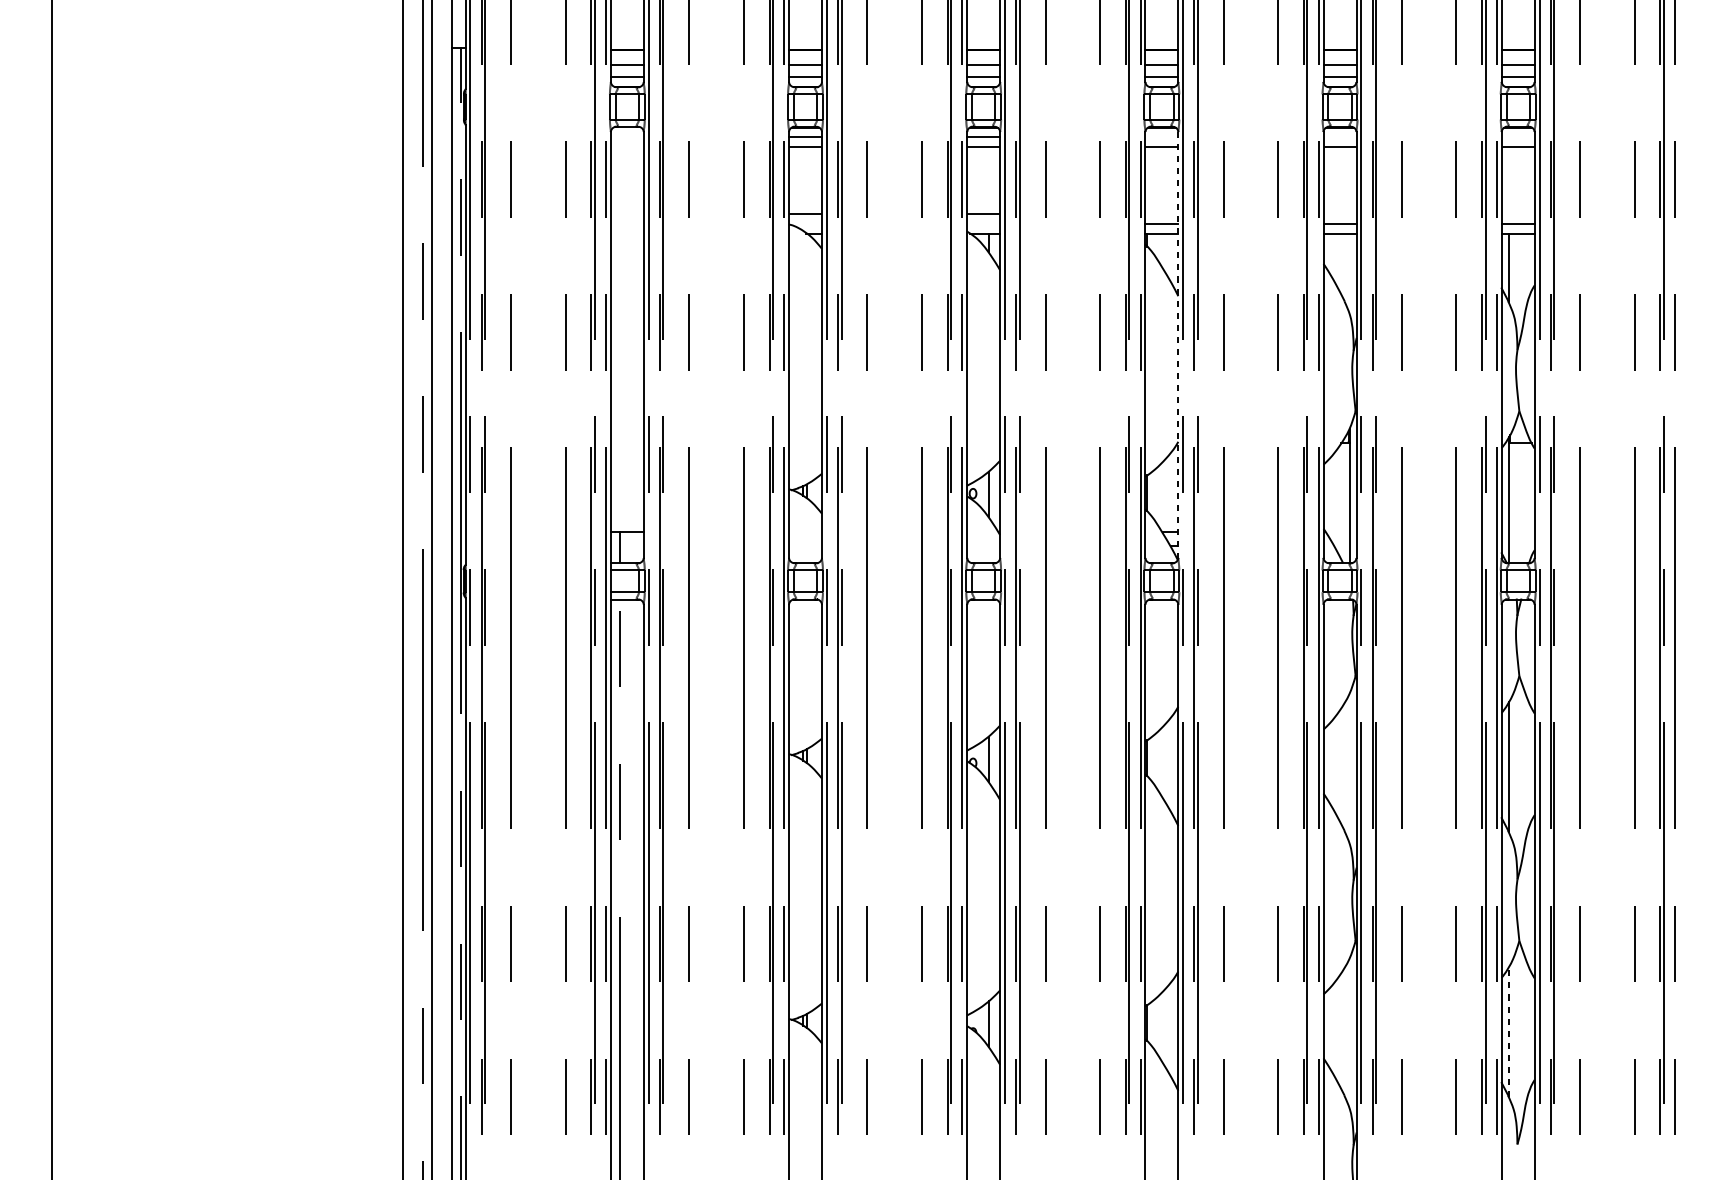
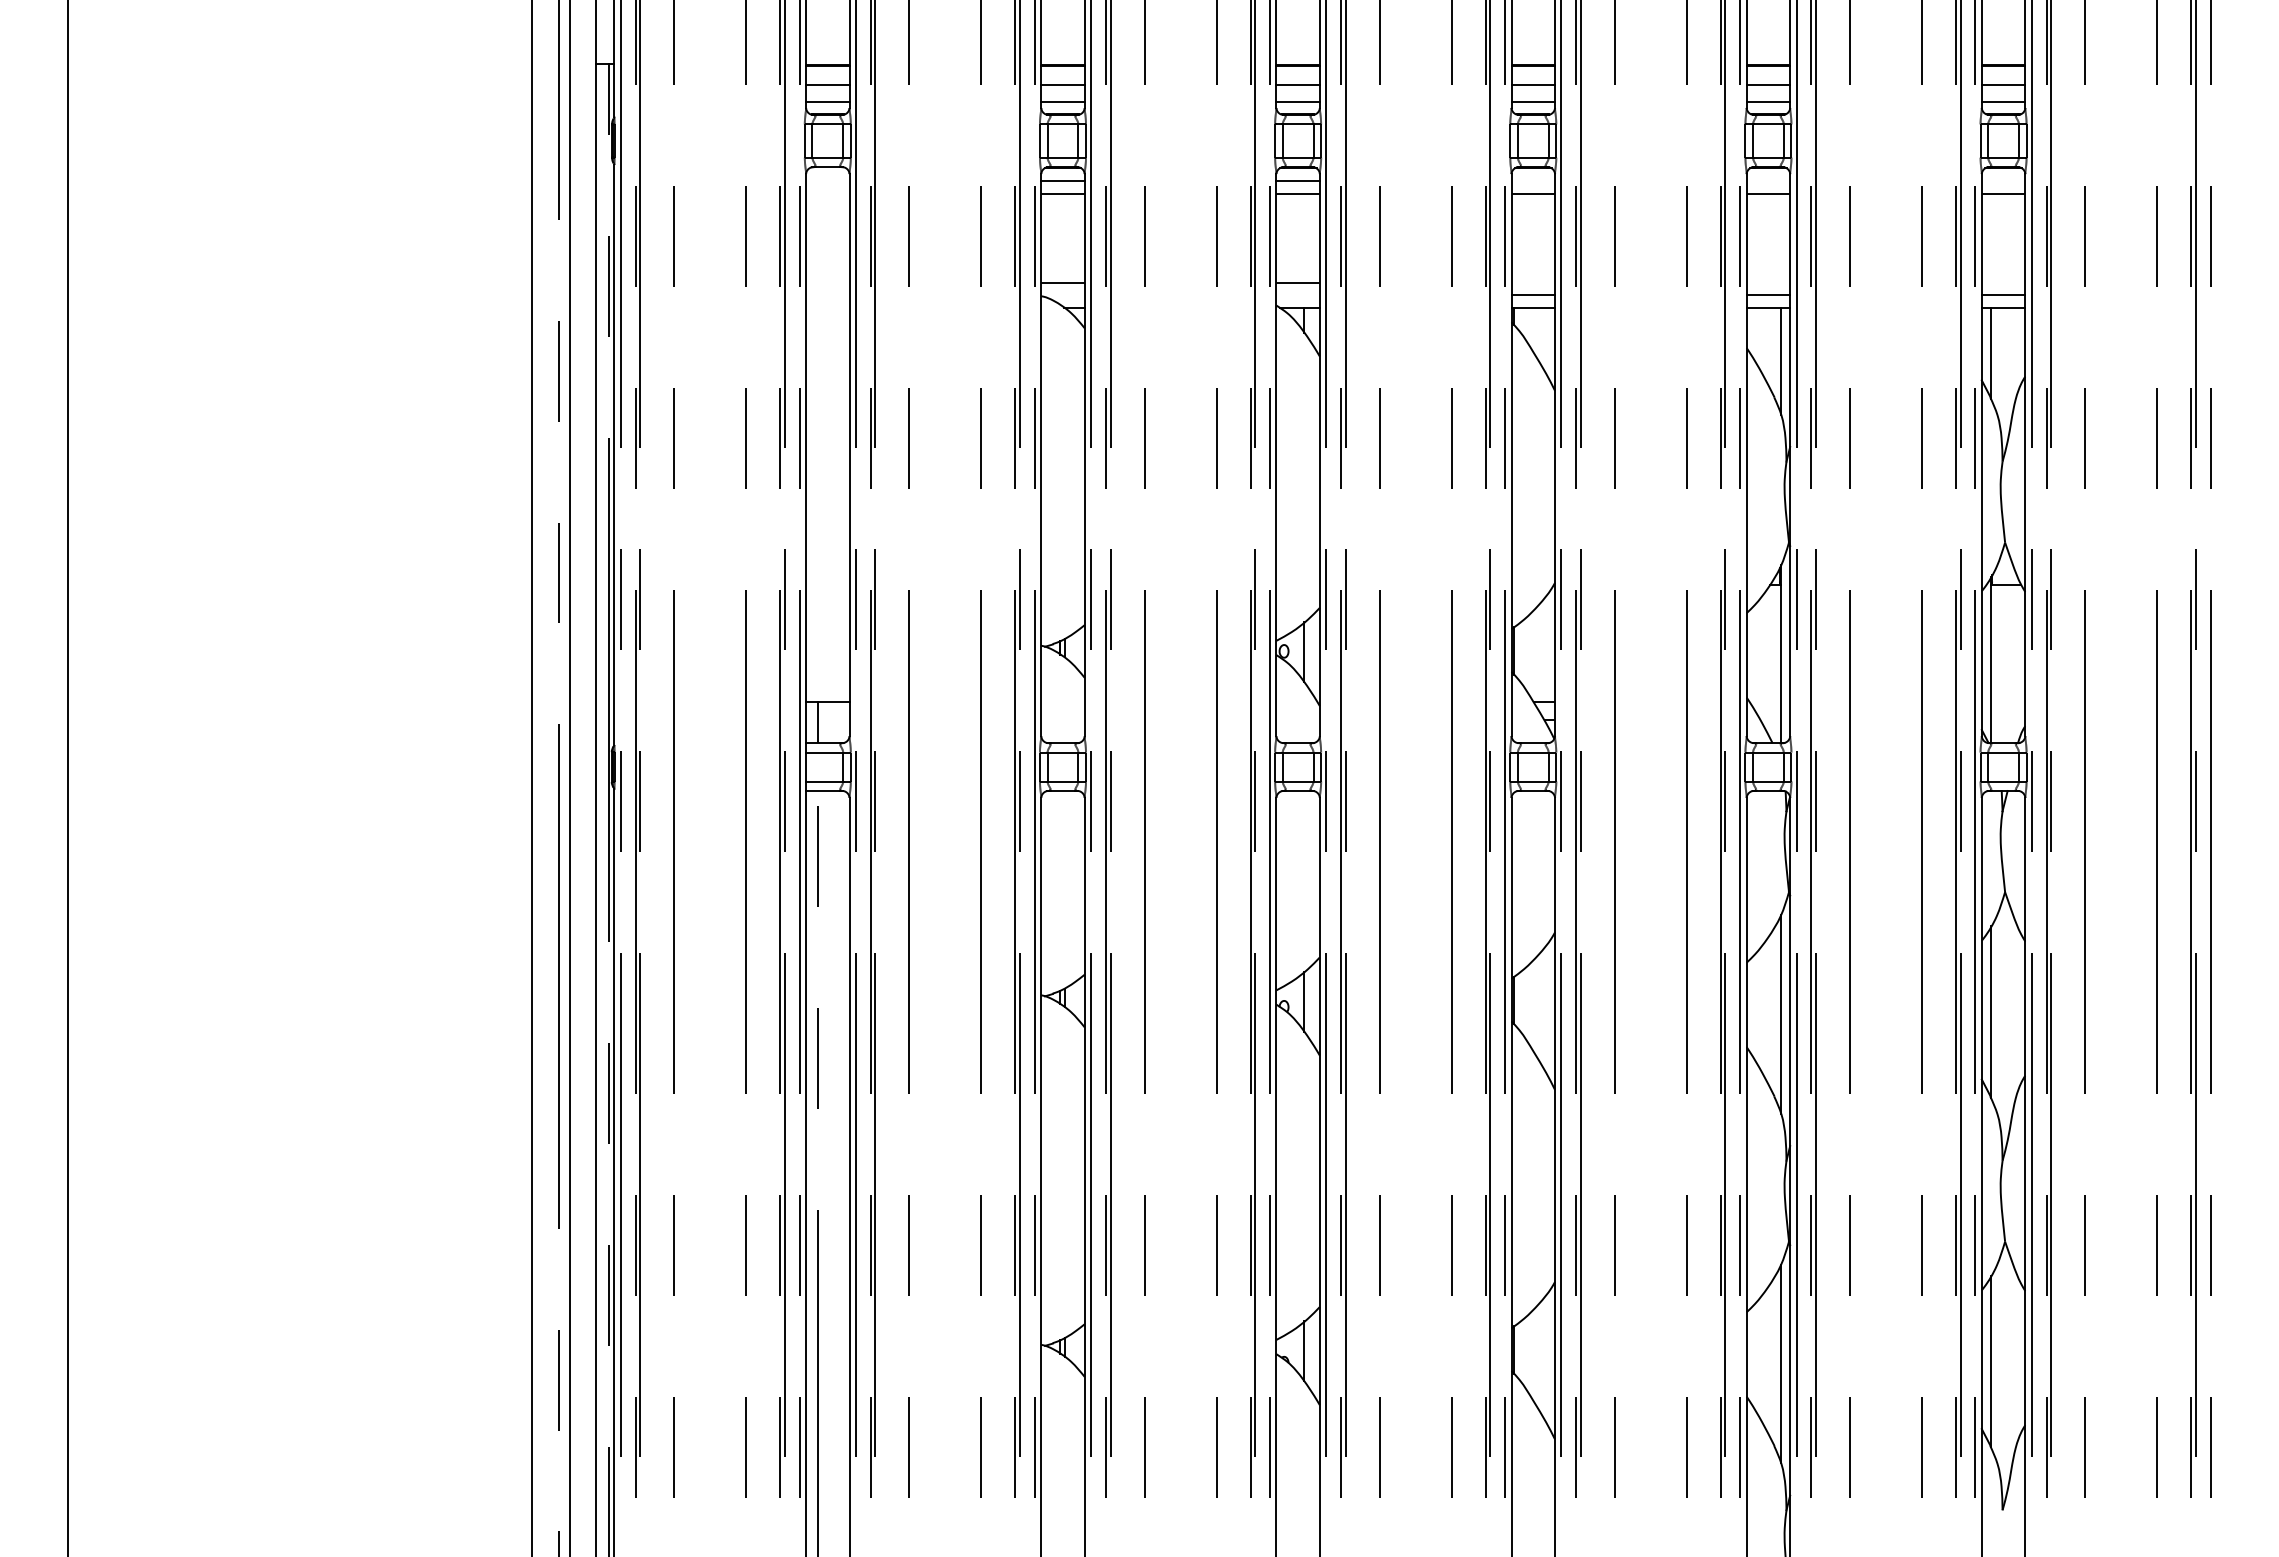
line: (1349, 274) -> (1781, 361), added
line: (1178, 345) -> (1555, 455), dashed -> solid
line: (1349, 768) -> (1781, 1013), added
line: (1508, 1031) -> (1990, 1361), dashed -> solid
line: (1349, 1033) -> (1781, 1363), added

